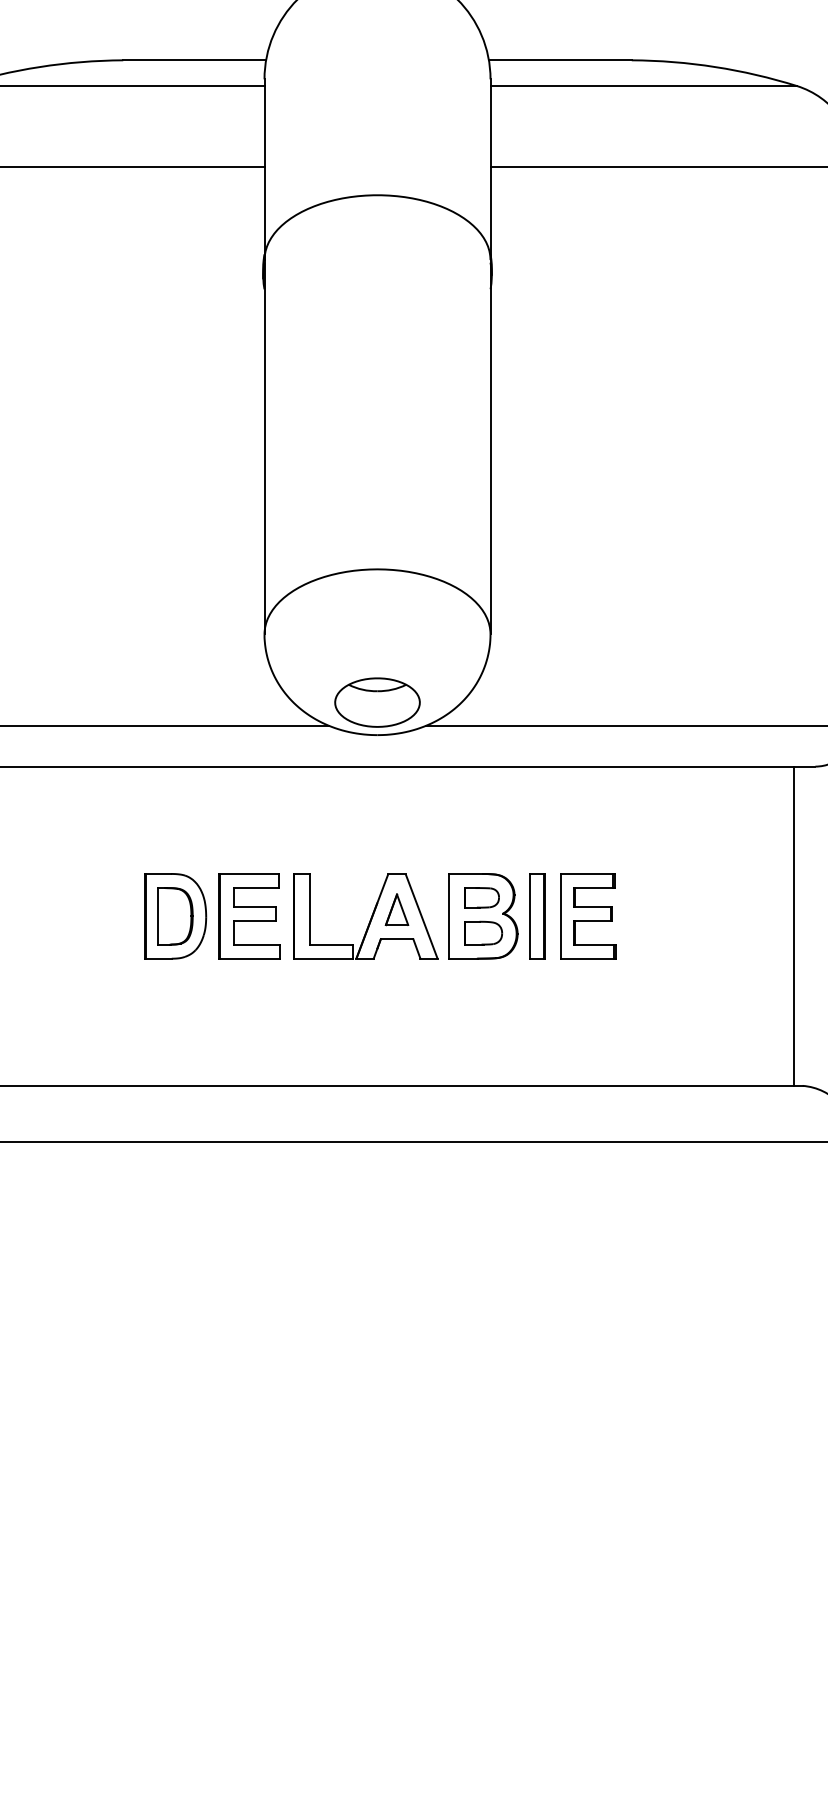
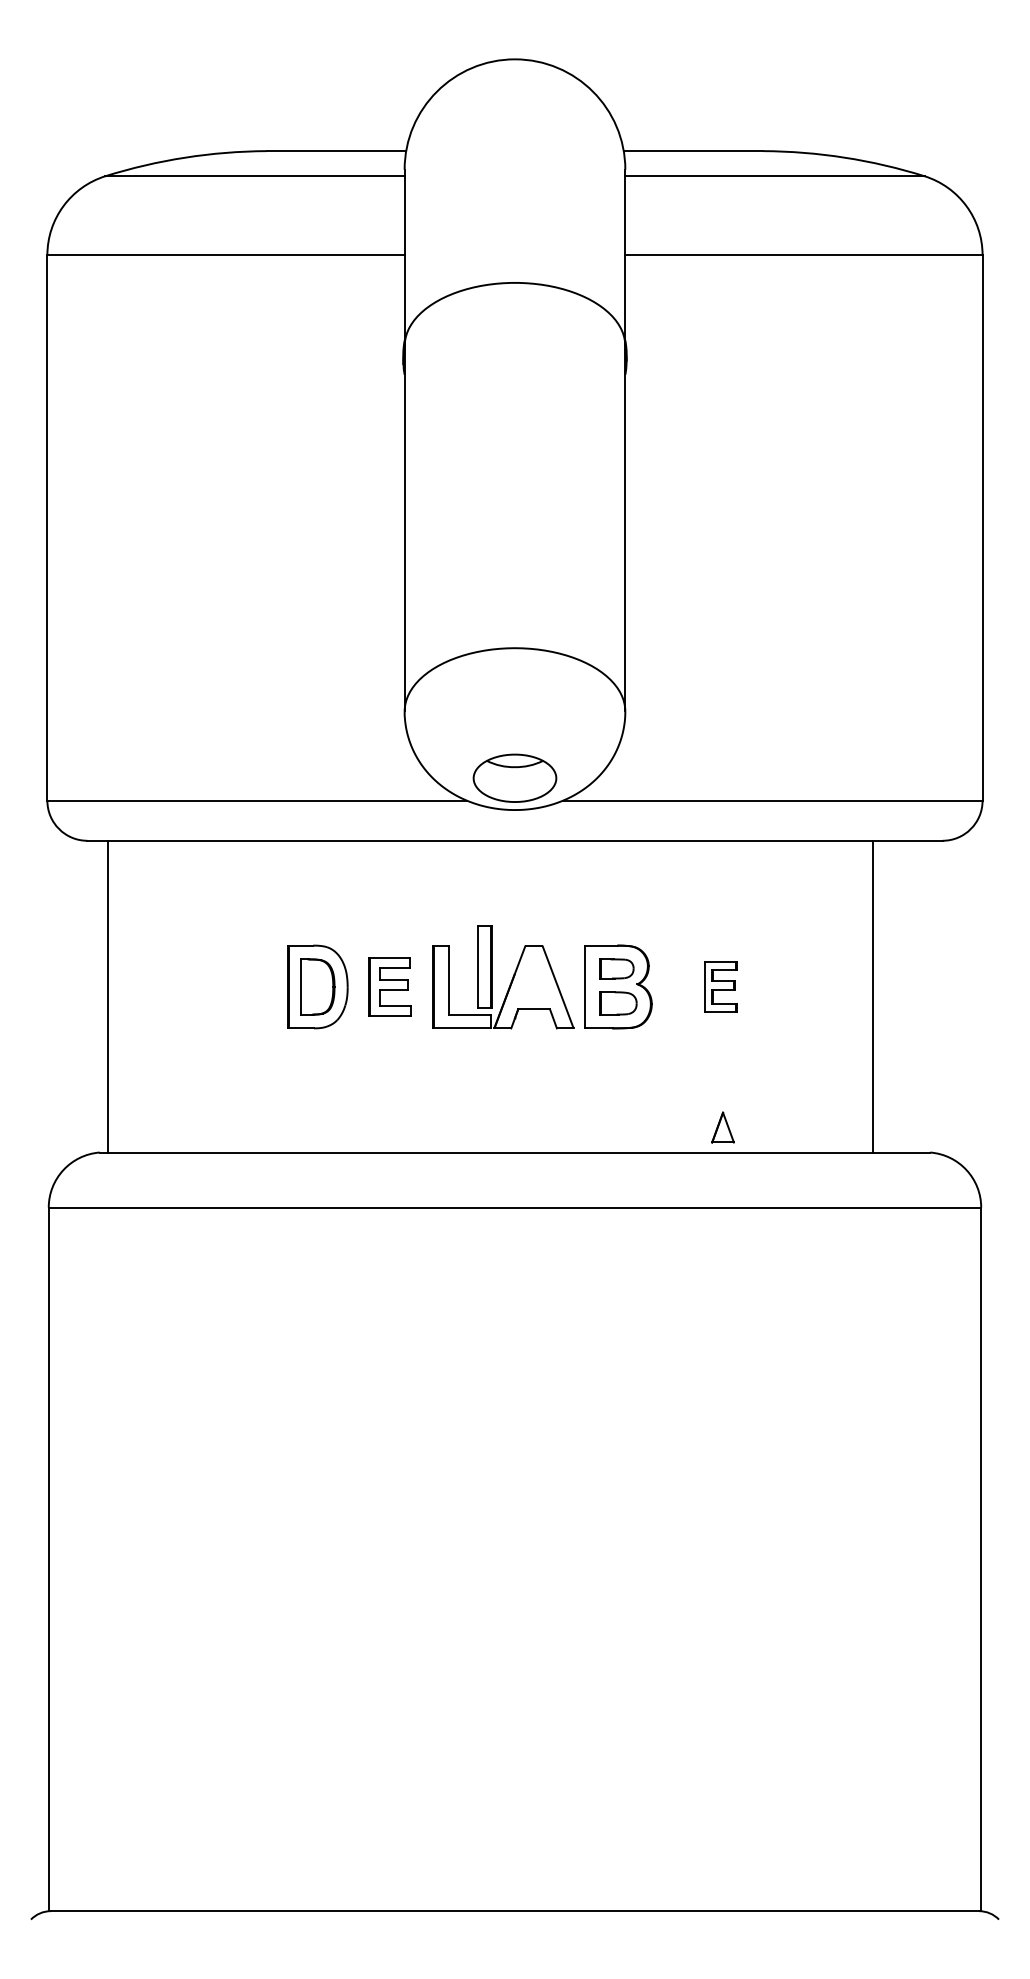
part: (396, 909) -> (722, 1127), moved
part: (249, 915) -> (389, 986), size x0.7
part: (536, 915) -> (484, 966), moved
part: (587, 915) -> (720, 986), size x0.6
line: (793, 926) -> (872, 996), moved

